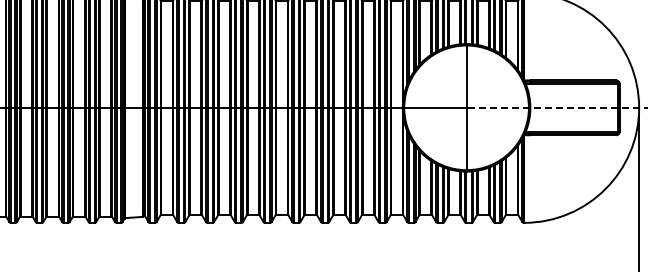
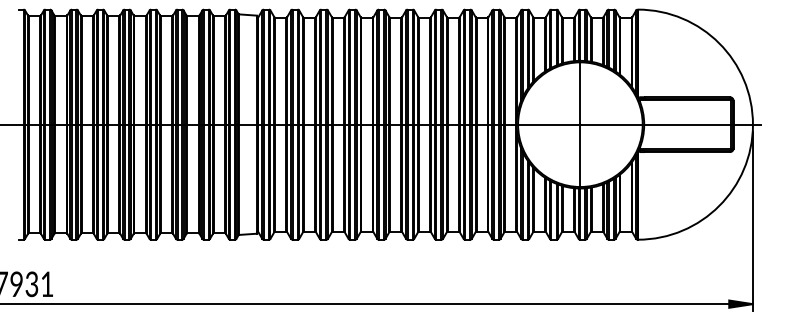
line: (557, 107) -> (671, 124), dashed -> solid

